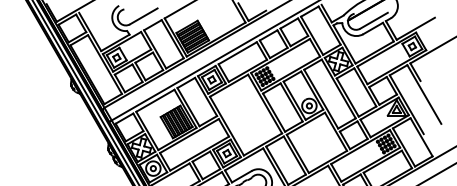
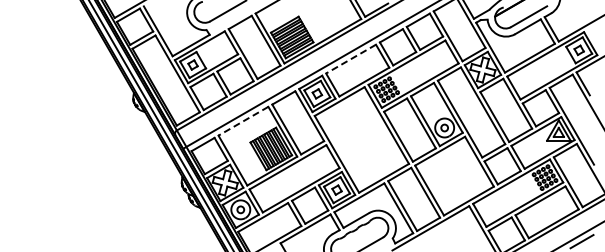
line: (238, 53) -> (351, 59), solid -> dashed
line: (155, 100) -> (243, 121), solid -> dashed

